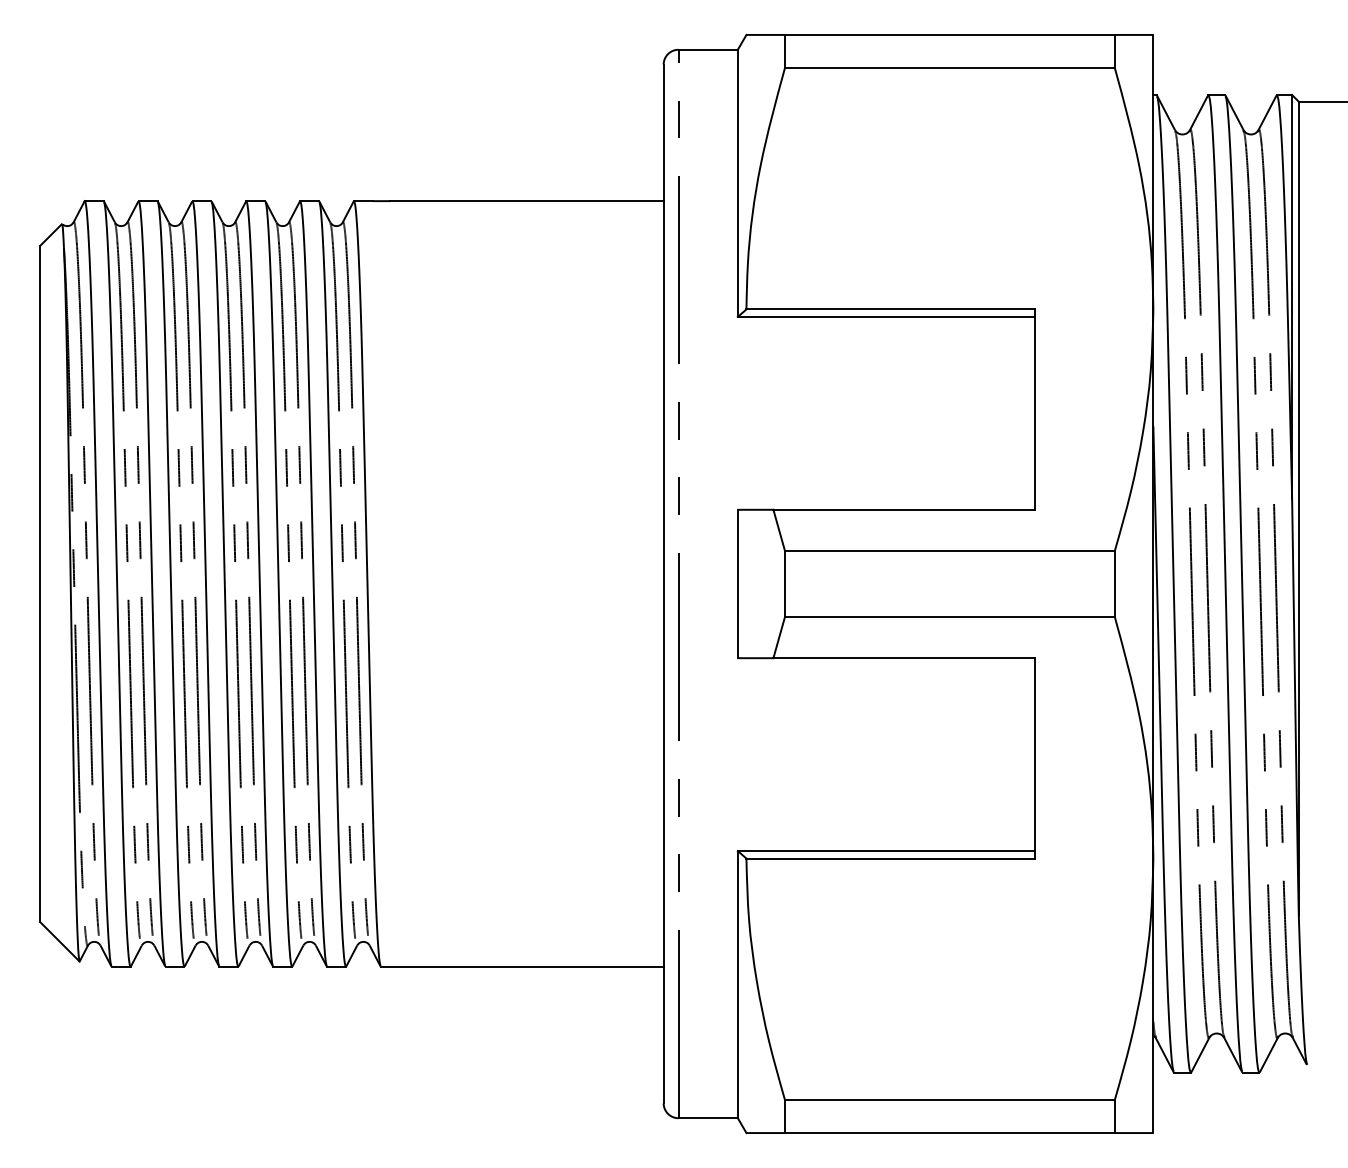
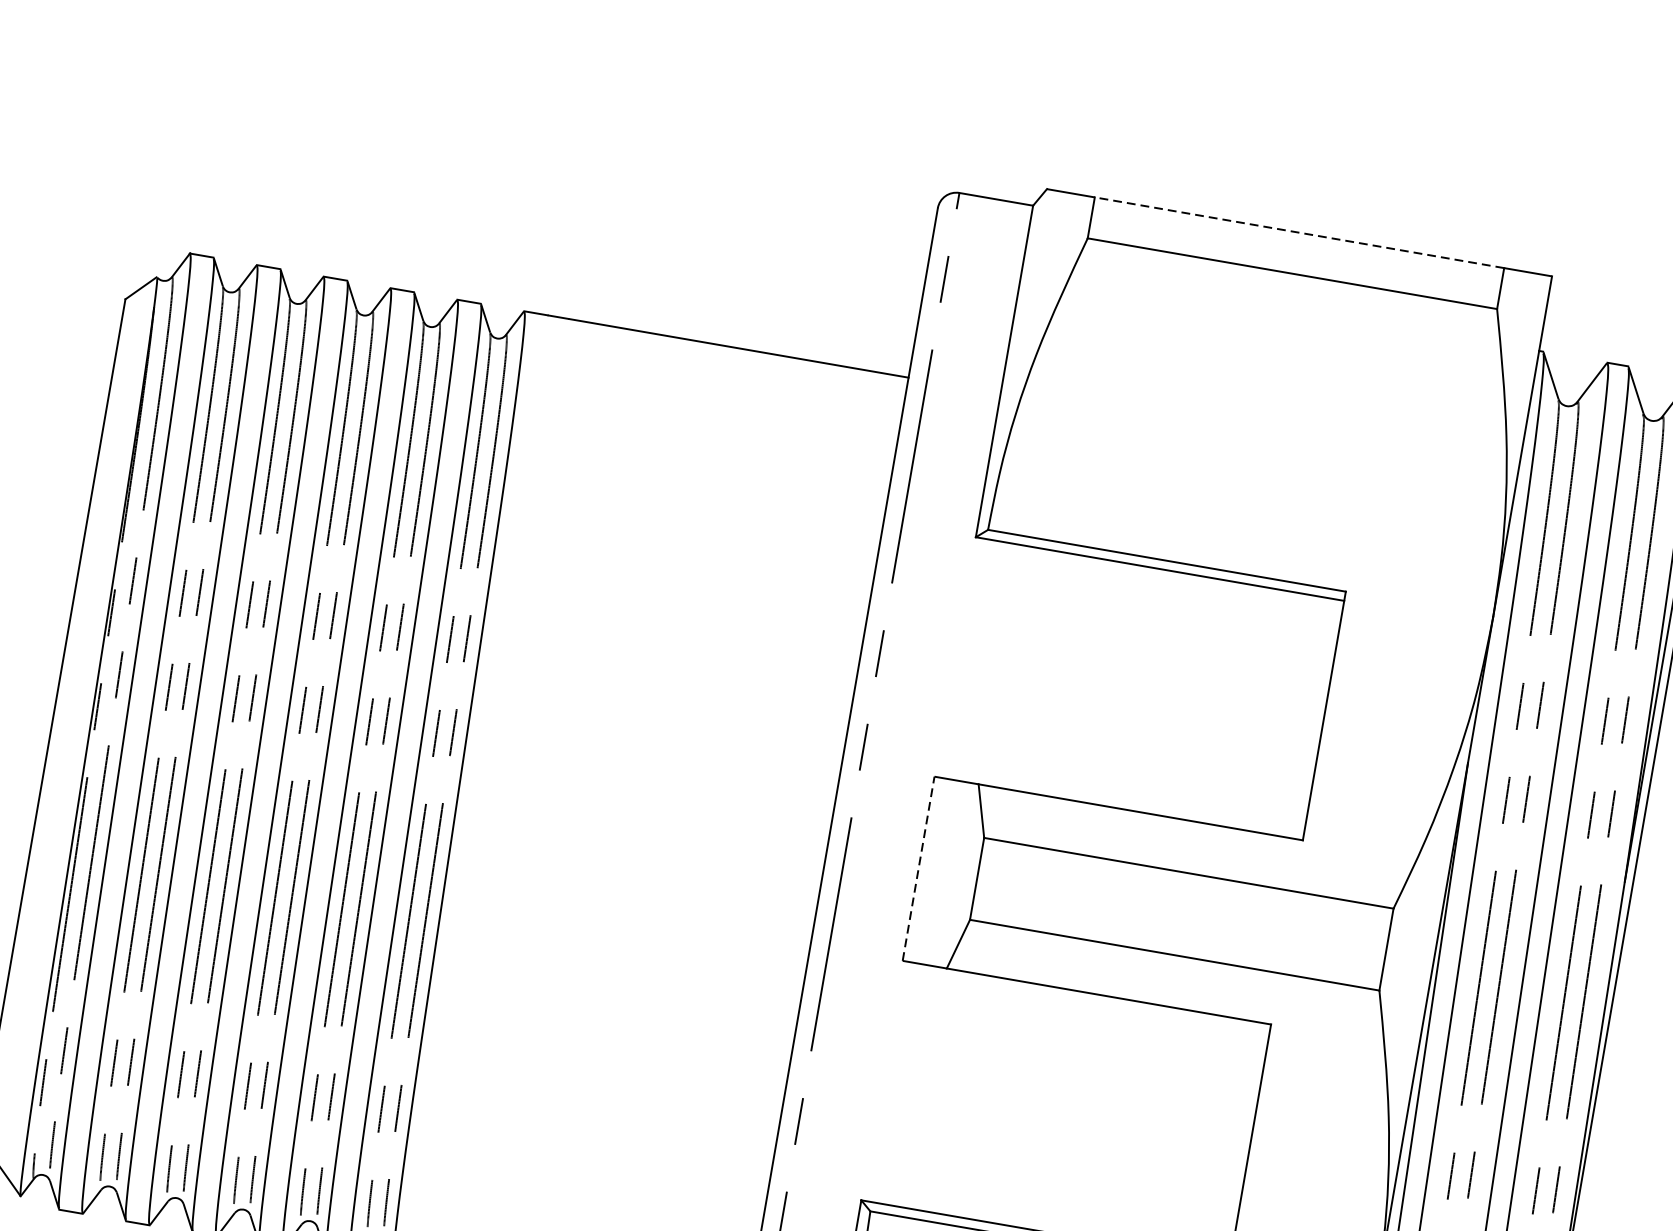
line: (949, 34) -> (1299, 232), solid -> dashed
line: (737, 583) -> (918, 868), solid -> dashed

